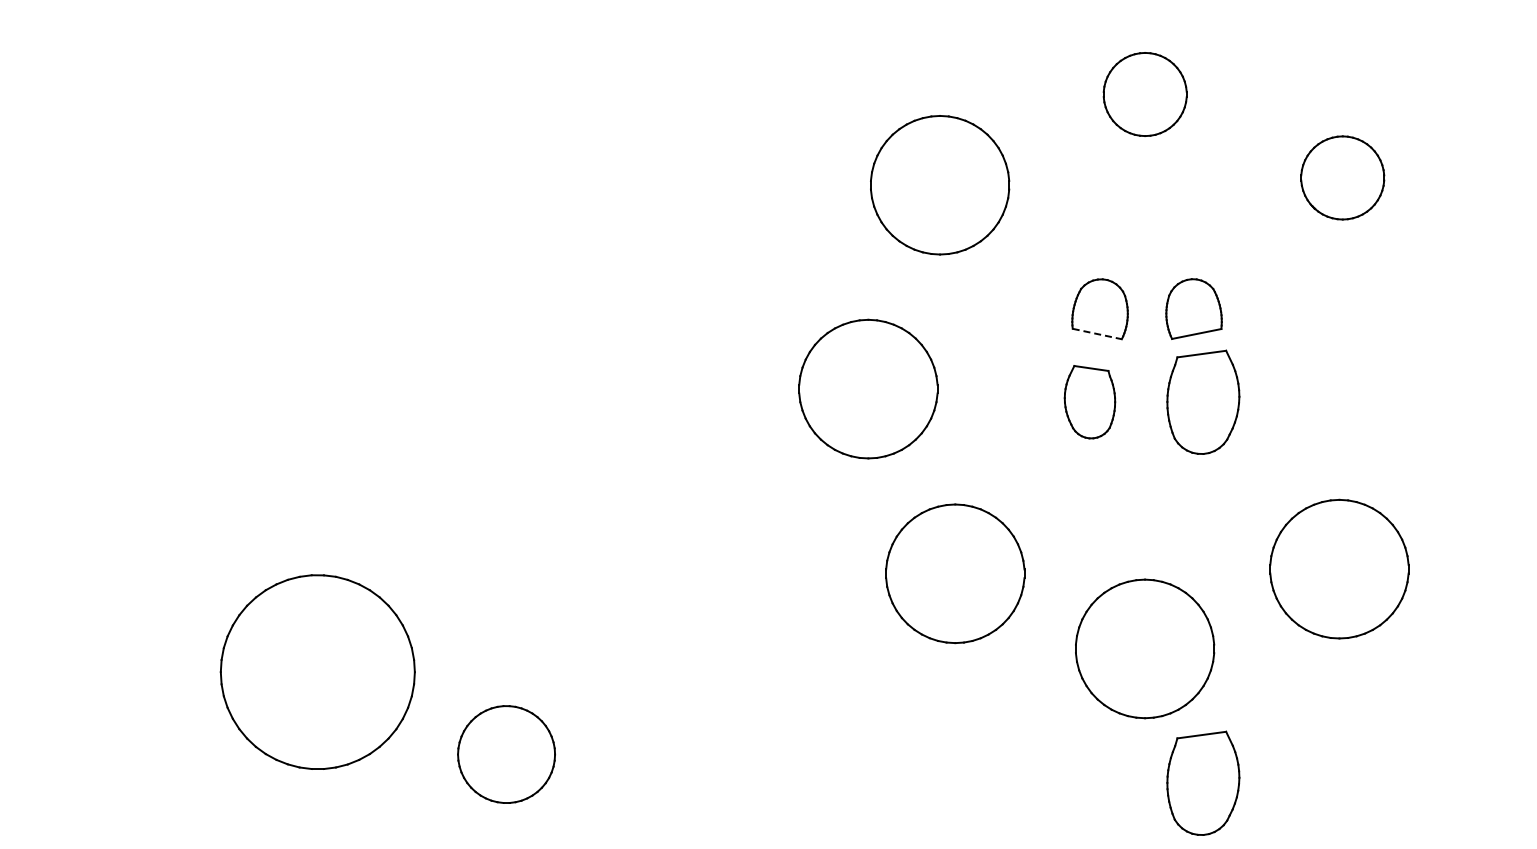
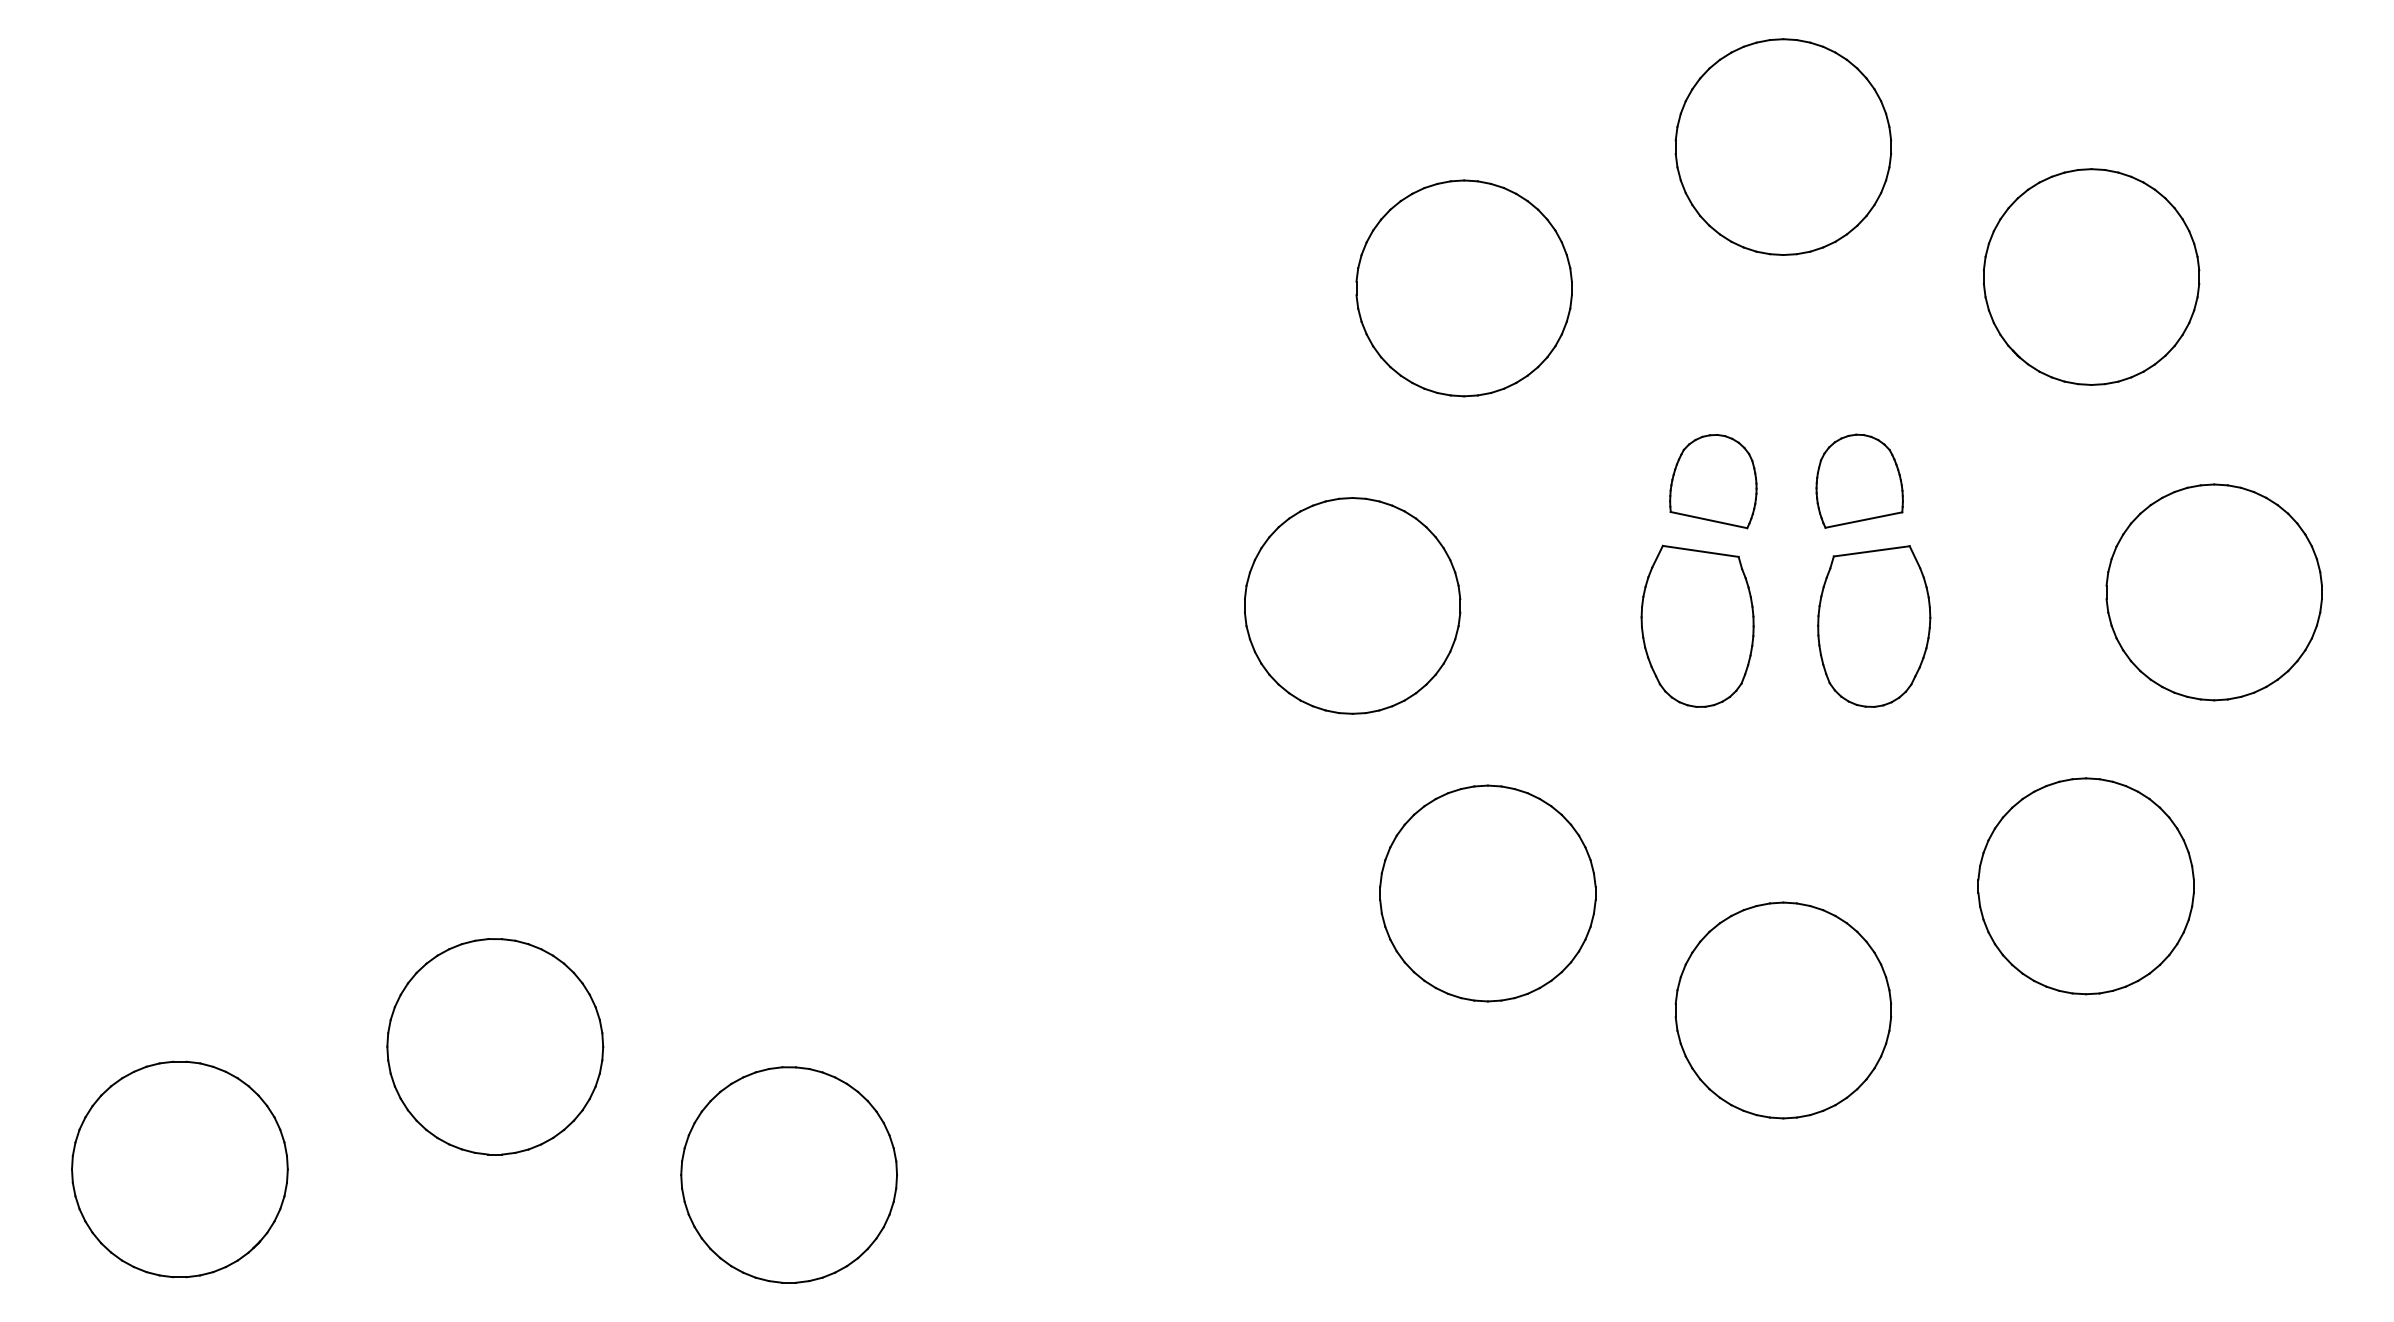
part: (1145, 94) -> (1784, 147), size x1.67
part: (1342, 177) -> (2090, 276), size x1.67
line: (1097, 334) -> (1709, 520), dashed -> solid
part: (1421, 380) -> (2213, 592), added
part: (1089, 401) -> (1696, 625), size x1.43
part: (317, 672) -> (494, 1047), size x0.71
part: (115, 750) -> (180, 1168), added
part: (506, 754) -> (788, 1174), size x1.43
part: (1203, 782) -> (1874, 1218), removed

